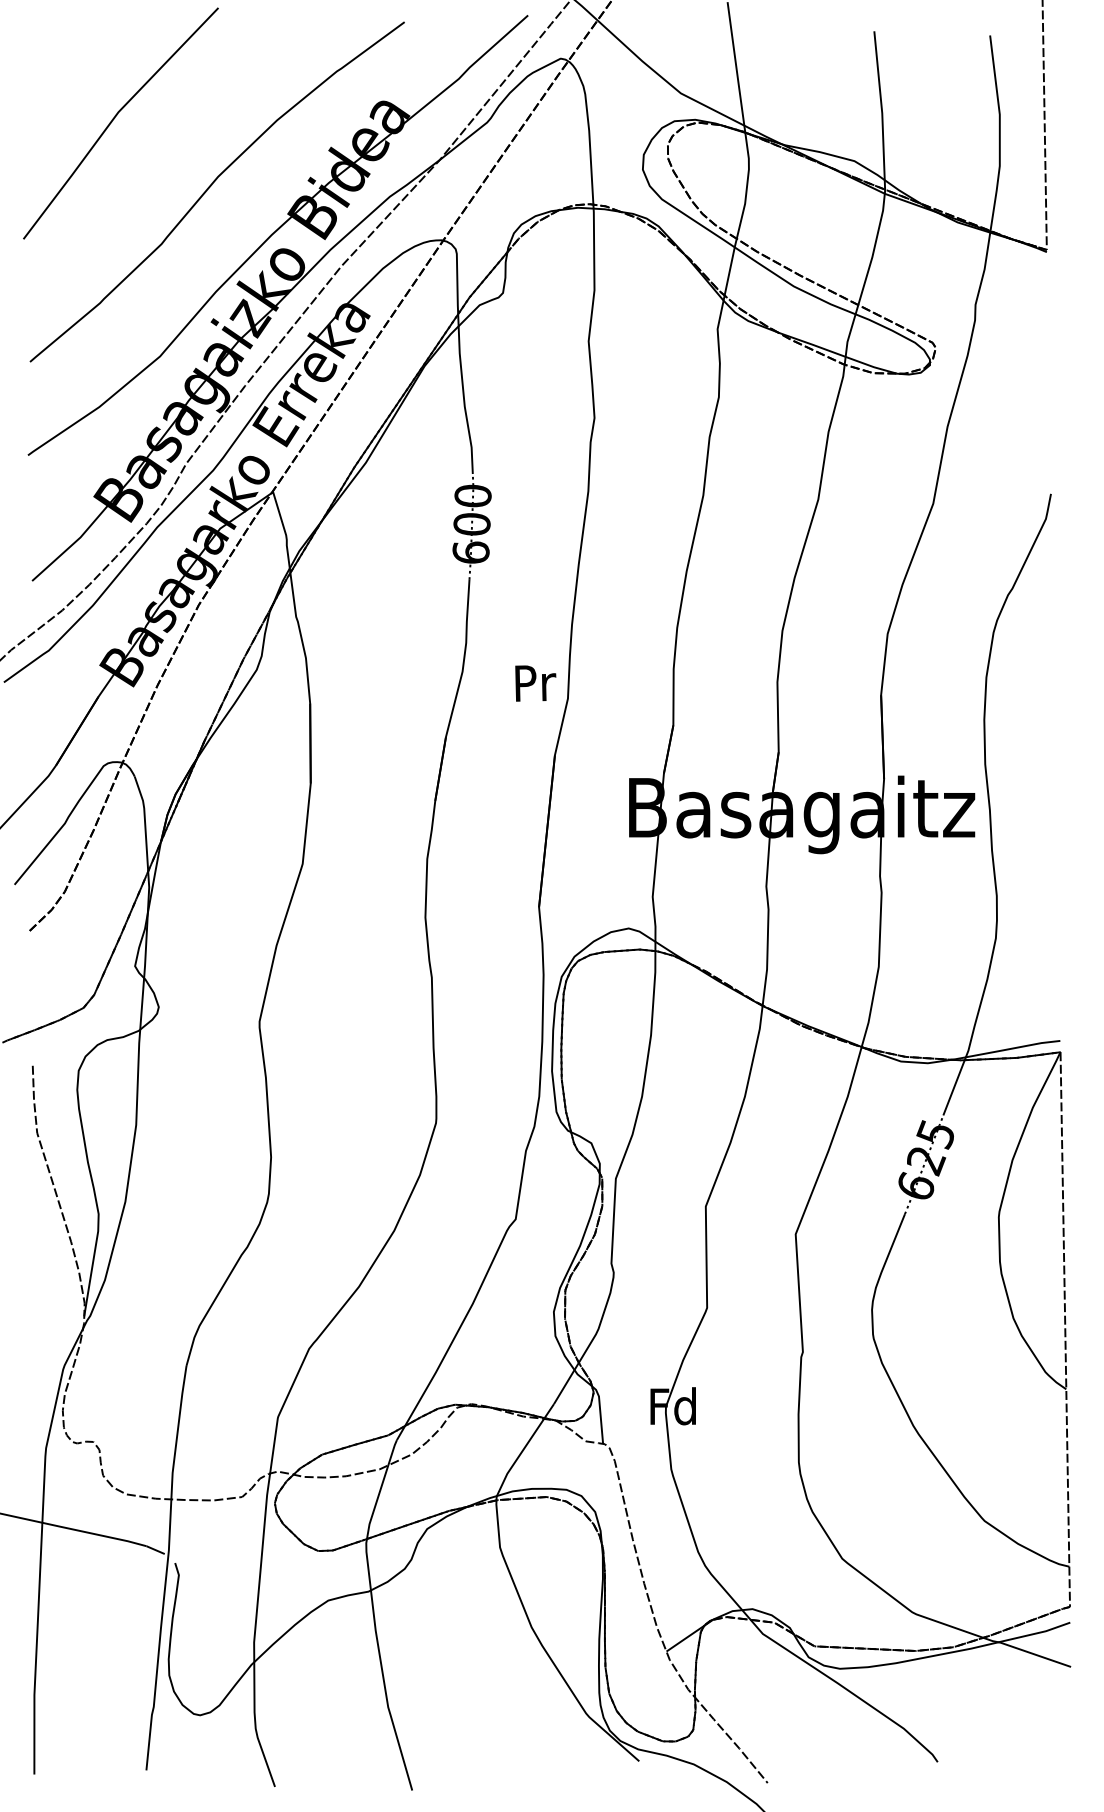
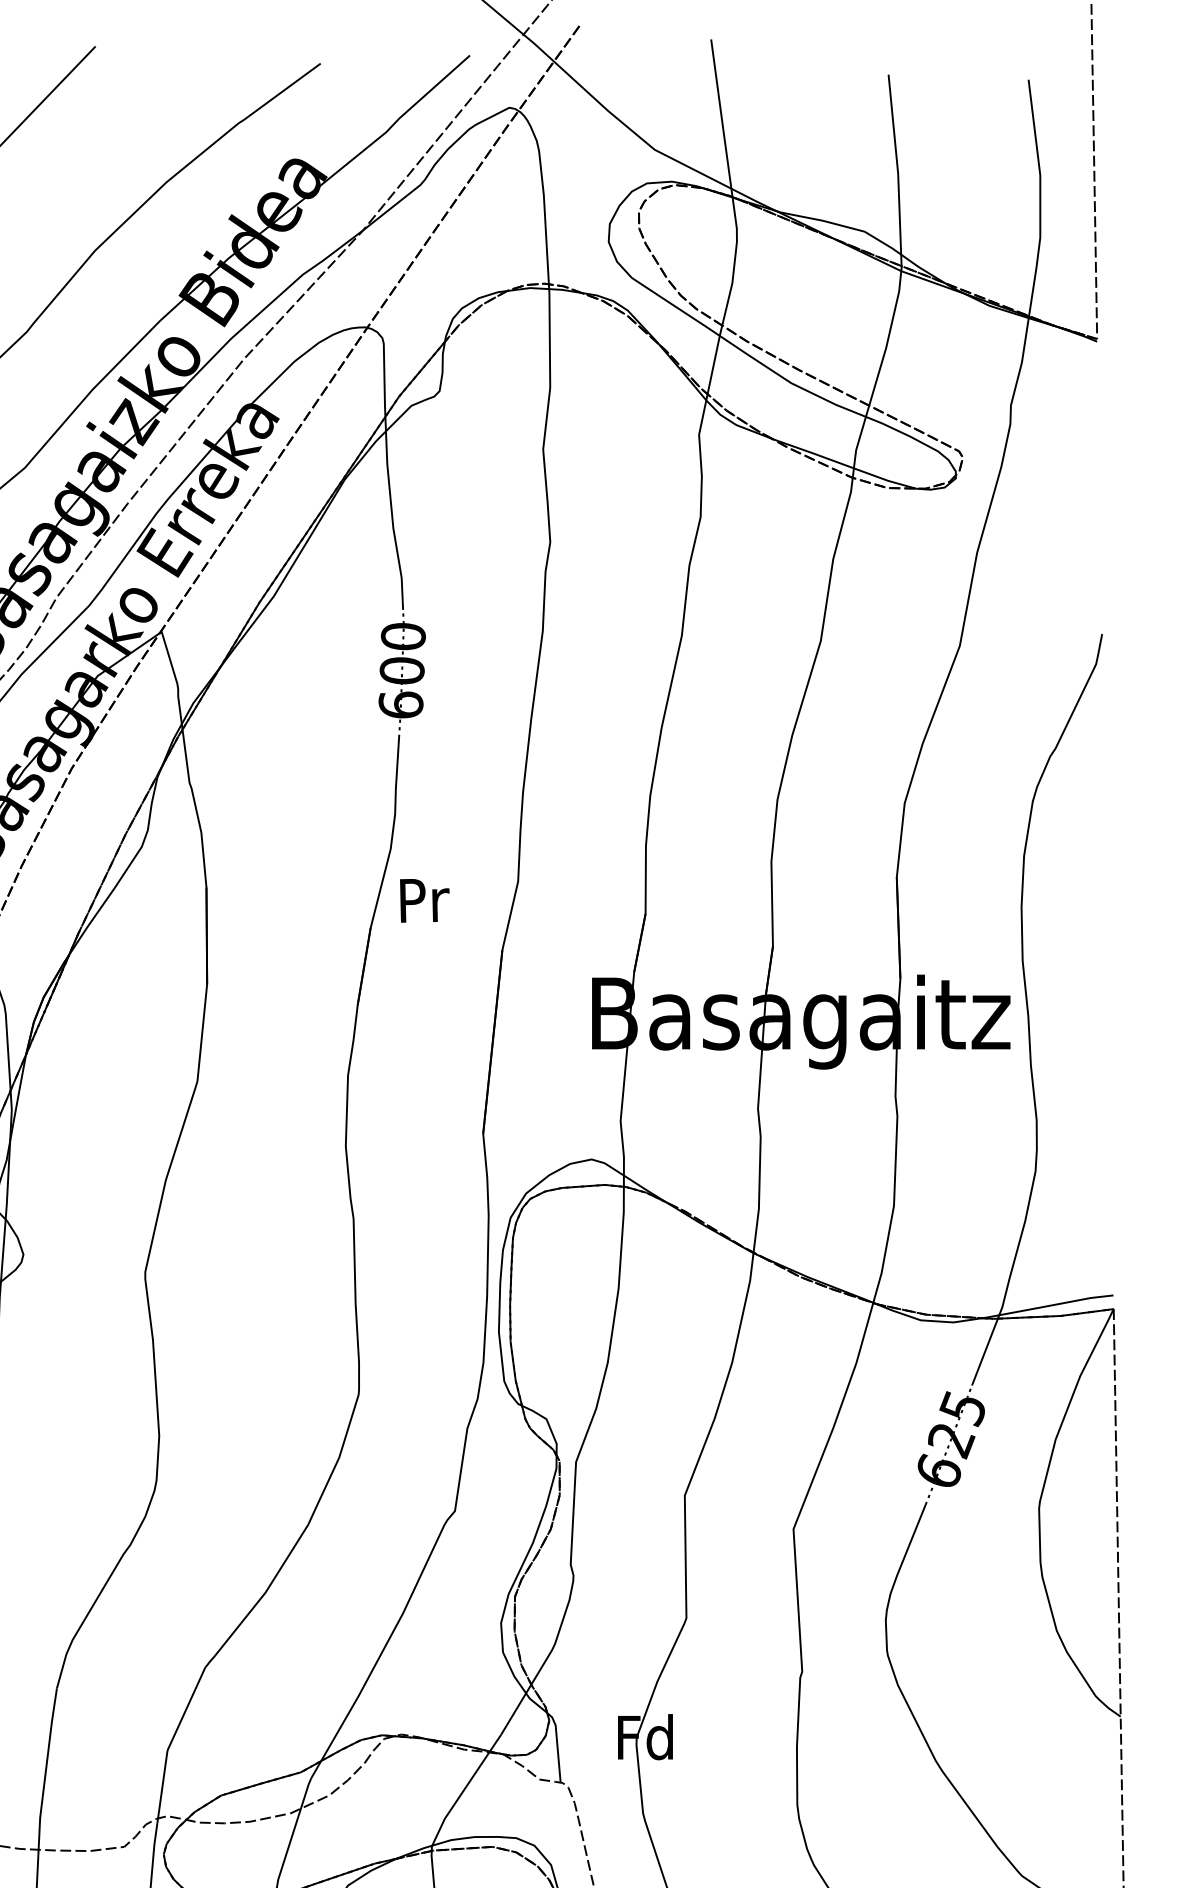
text: (535, 683) -> (424, 900), moved

